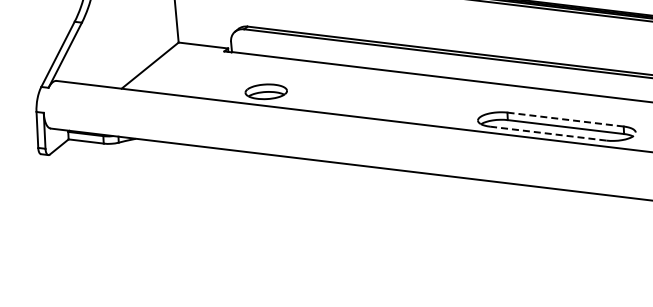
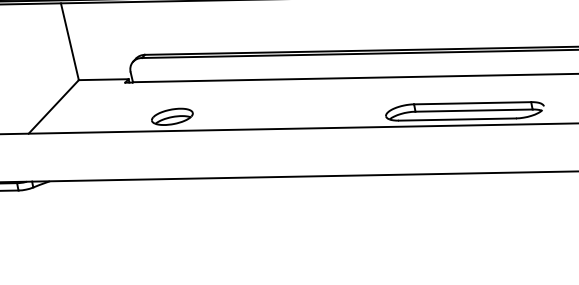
line: (565, 119) -> (472, 103), dashed -> solid
line: (548, 133) -> (457, 119), dashed -> solid

